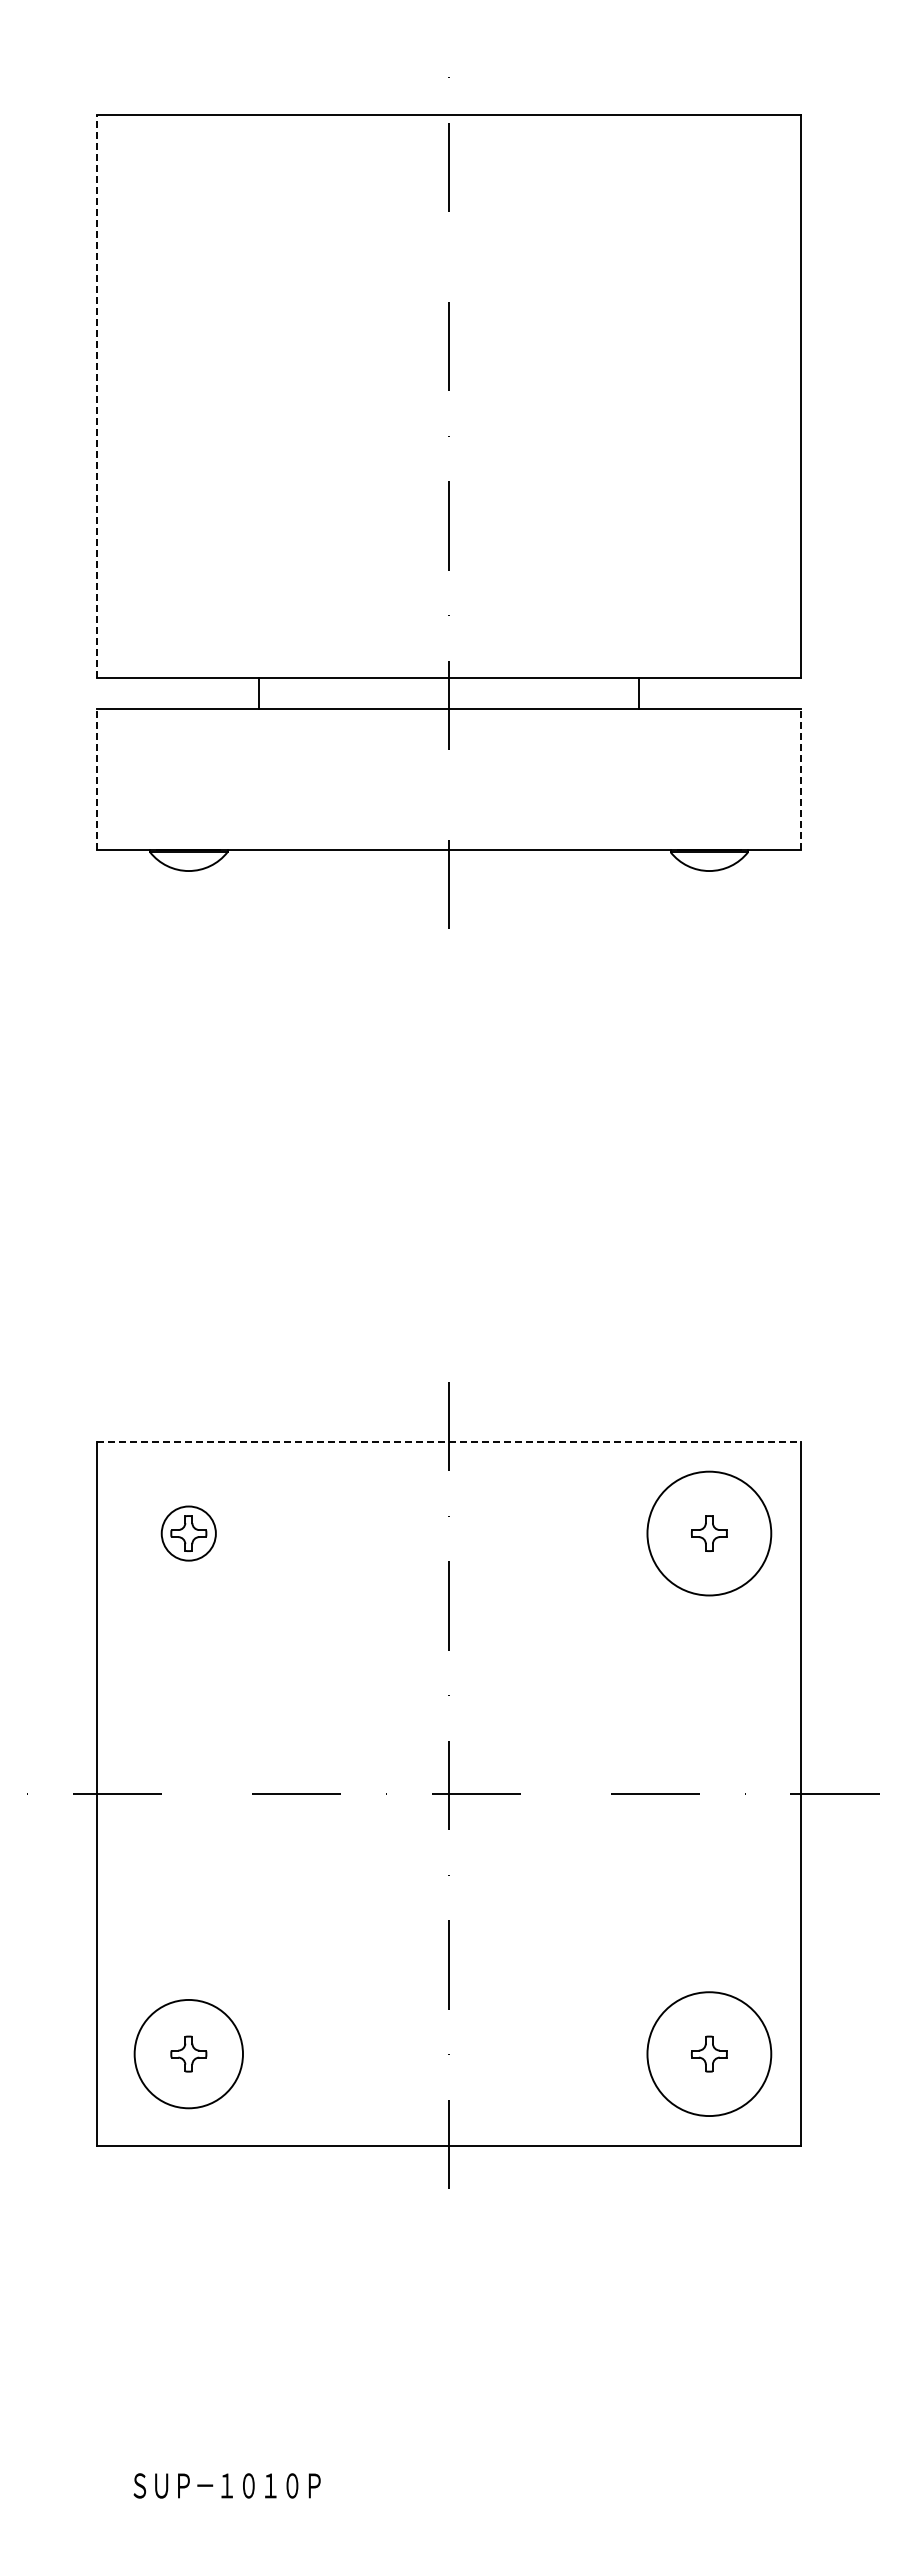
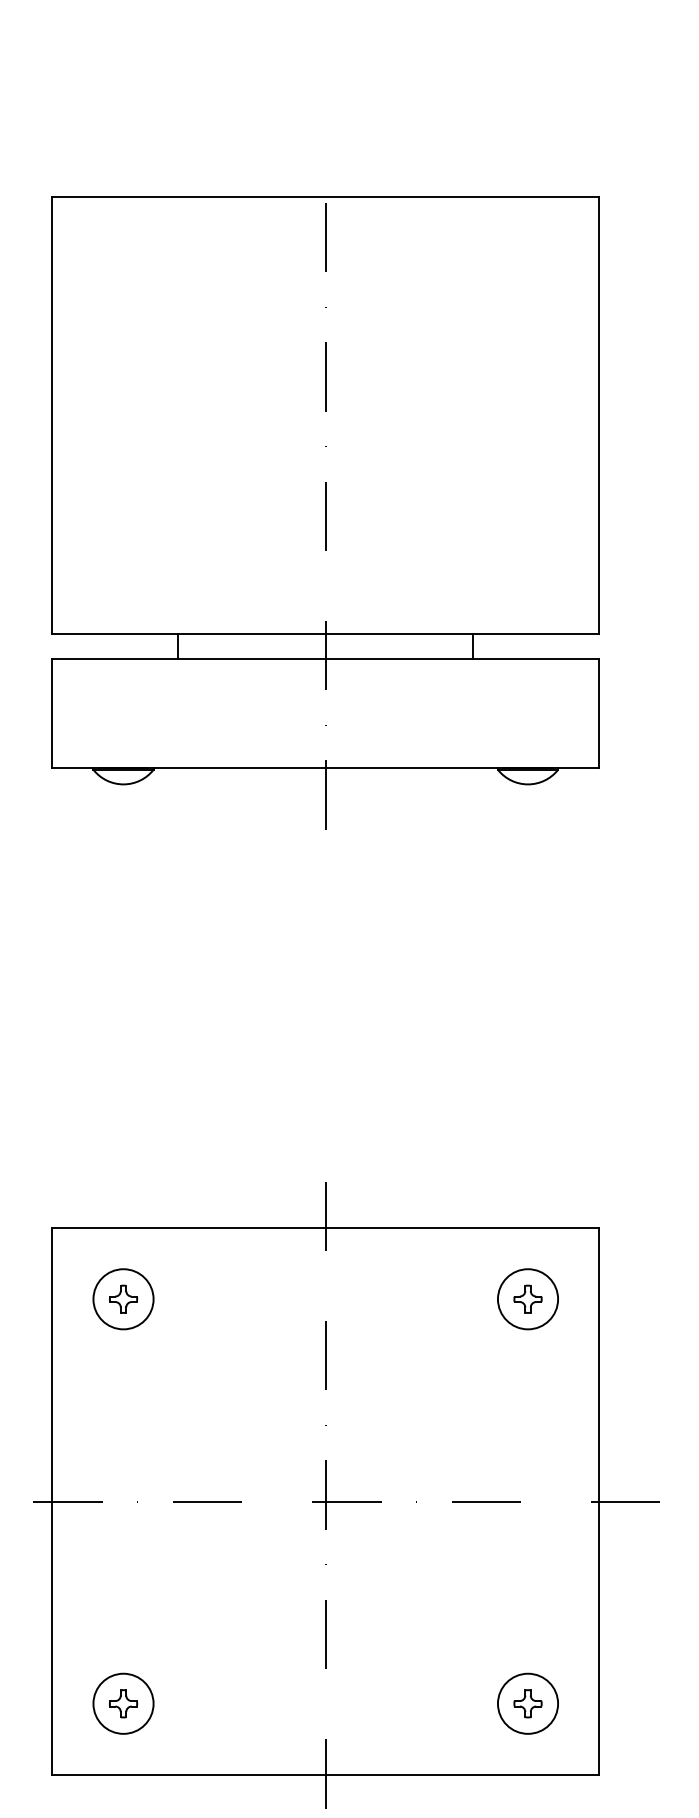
line: (97, 395) -> (52, 414), dashed -> solid
line: (97, 779) -> (52, 713), dashed -> solid
line: (800, 779) -> (598, 713), dashed -> solid
line: (449, 1442) -> (326, 1228), dashed -> solid
circle: (188, 1533) -> (123, 1299), size x1.43
circle: (709, 1533) -> (528, 1299), size x0.62
circle: (188, 2053) -> (123, 1703), size x0.71
circle: (709, 2053) -> (528, 1703), size x0.62

